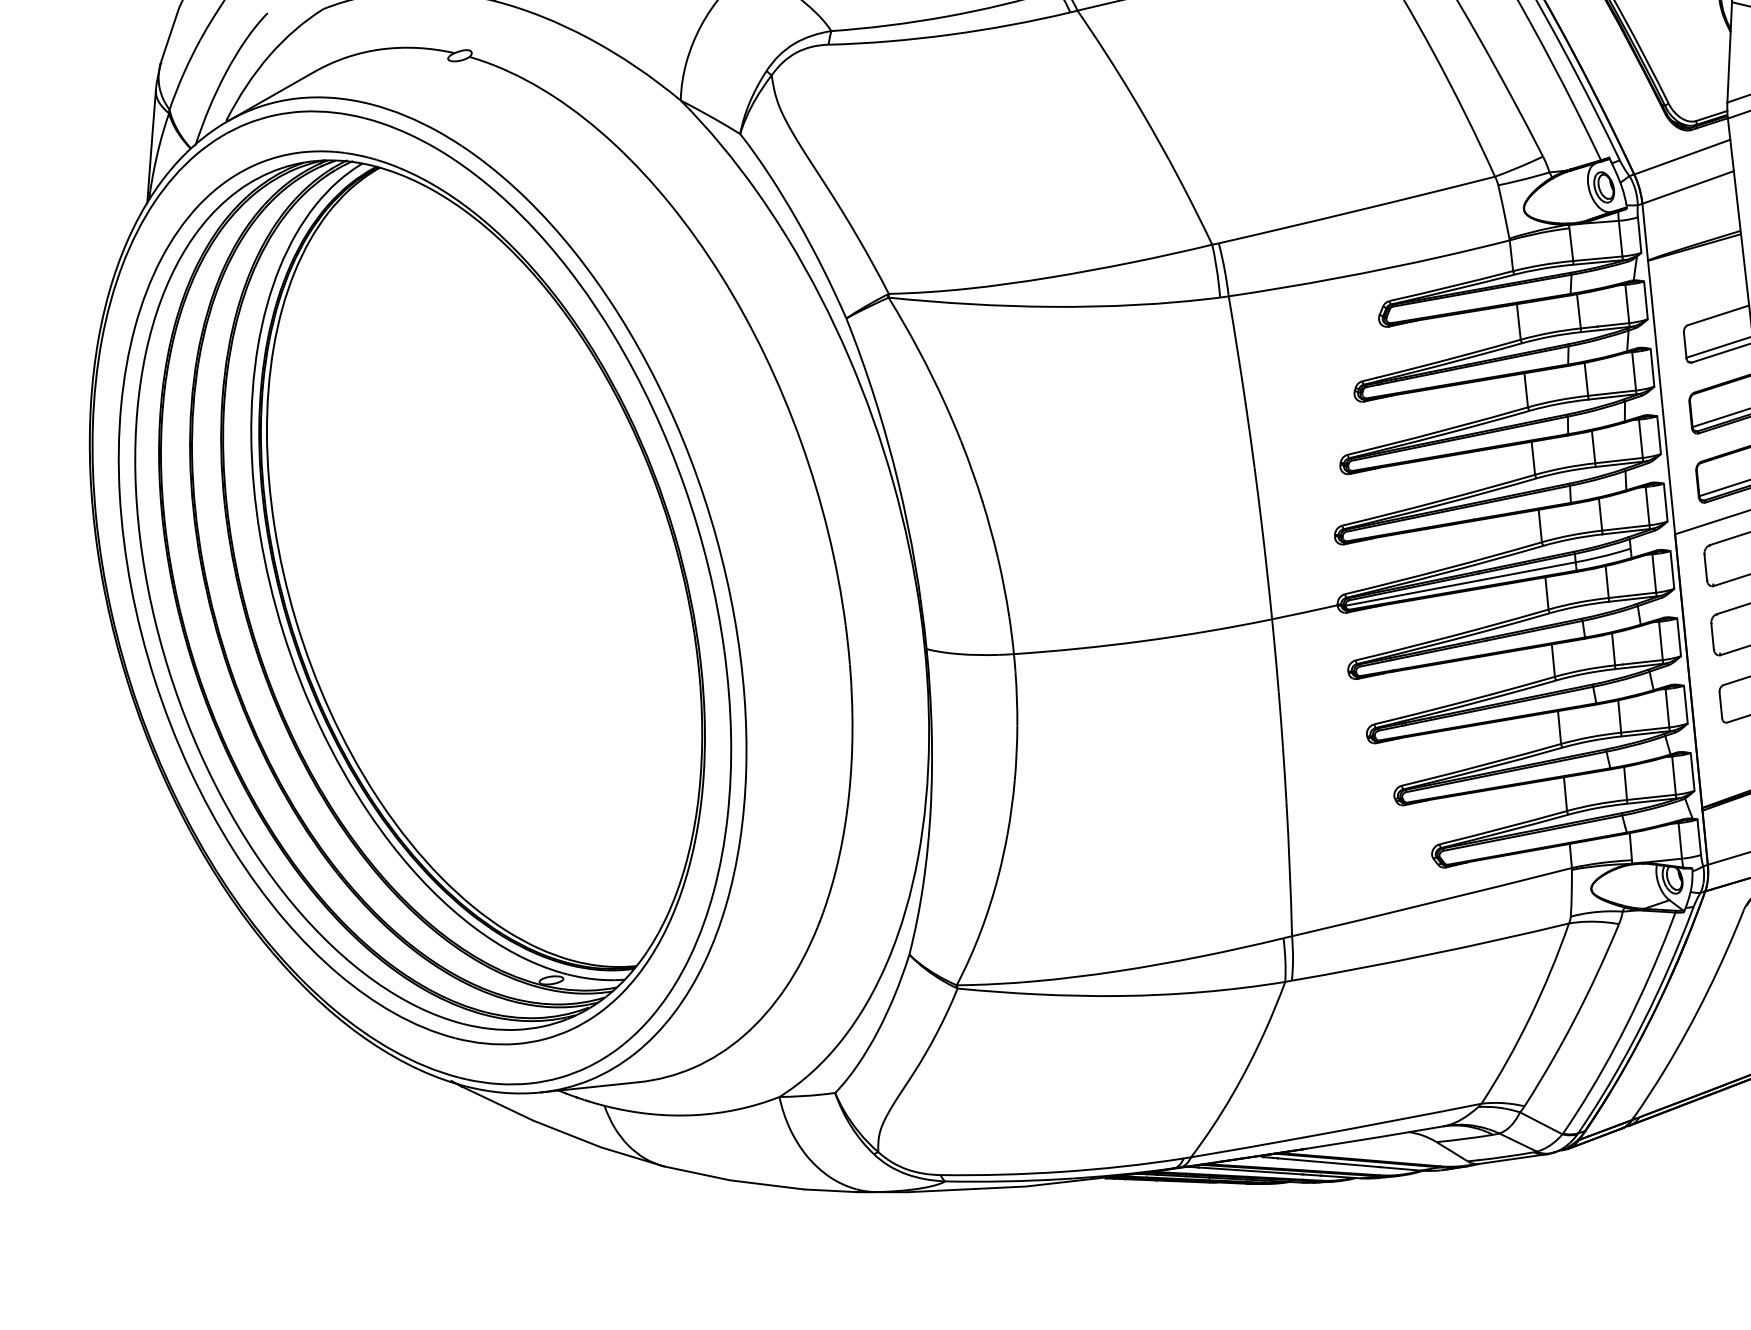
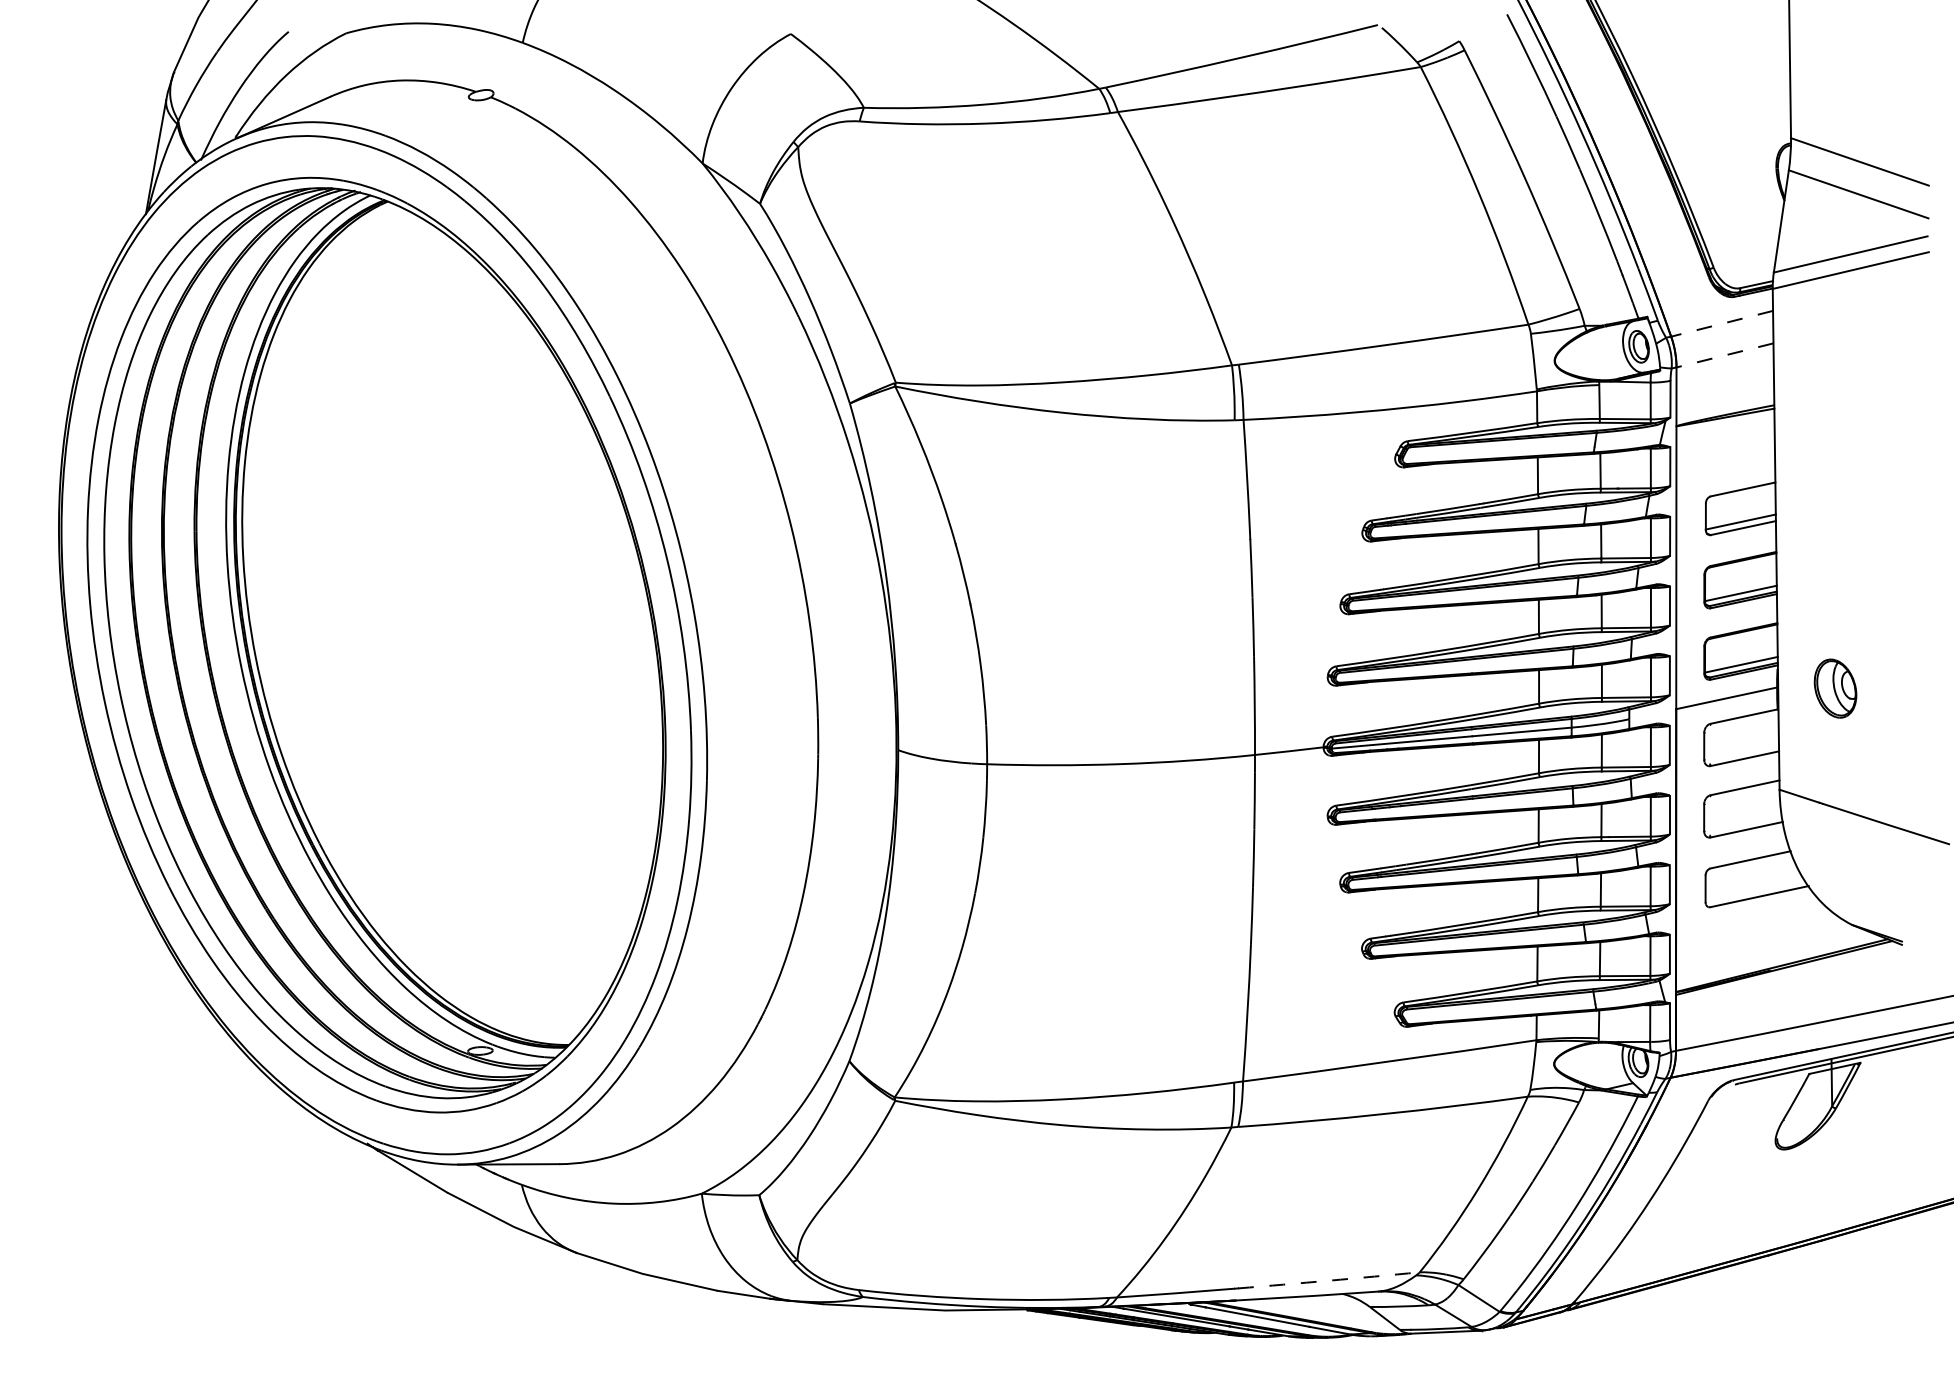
line: (1682, 156) -> (1722, 323), solid -> dashed
line: (1688, 187) -> (1725, 355), solid -> dashed
arc: (1393, 1120) -> (1328, 1280), solid -> dashed

